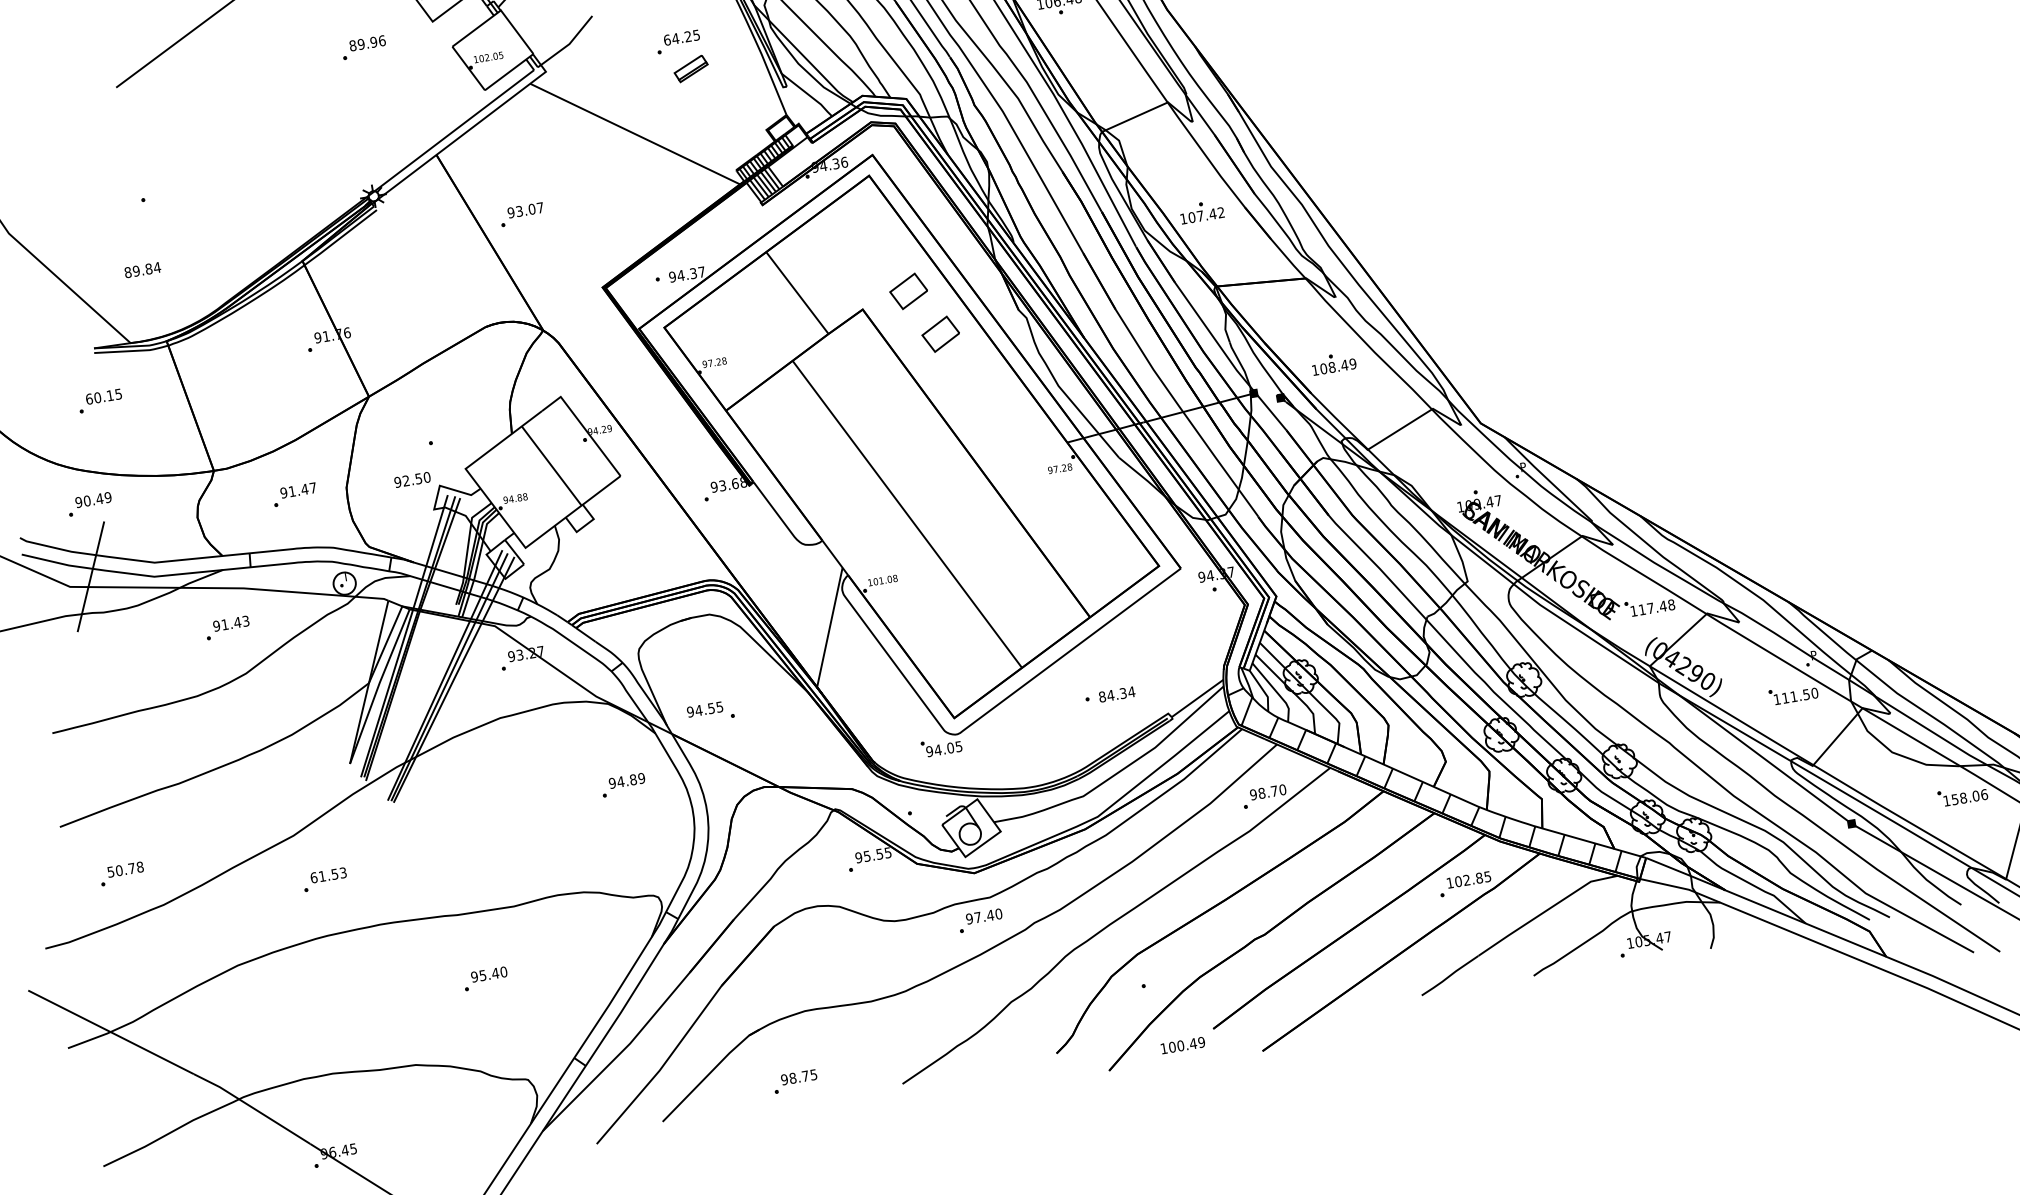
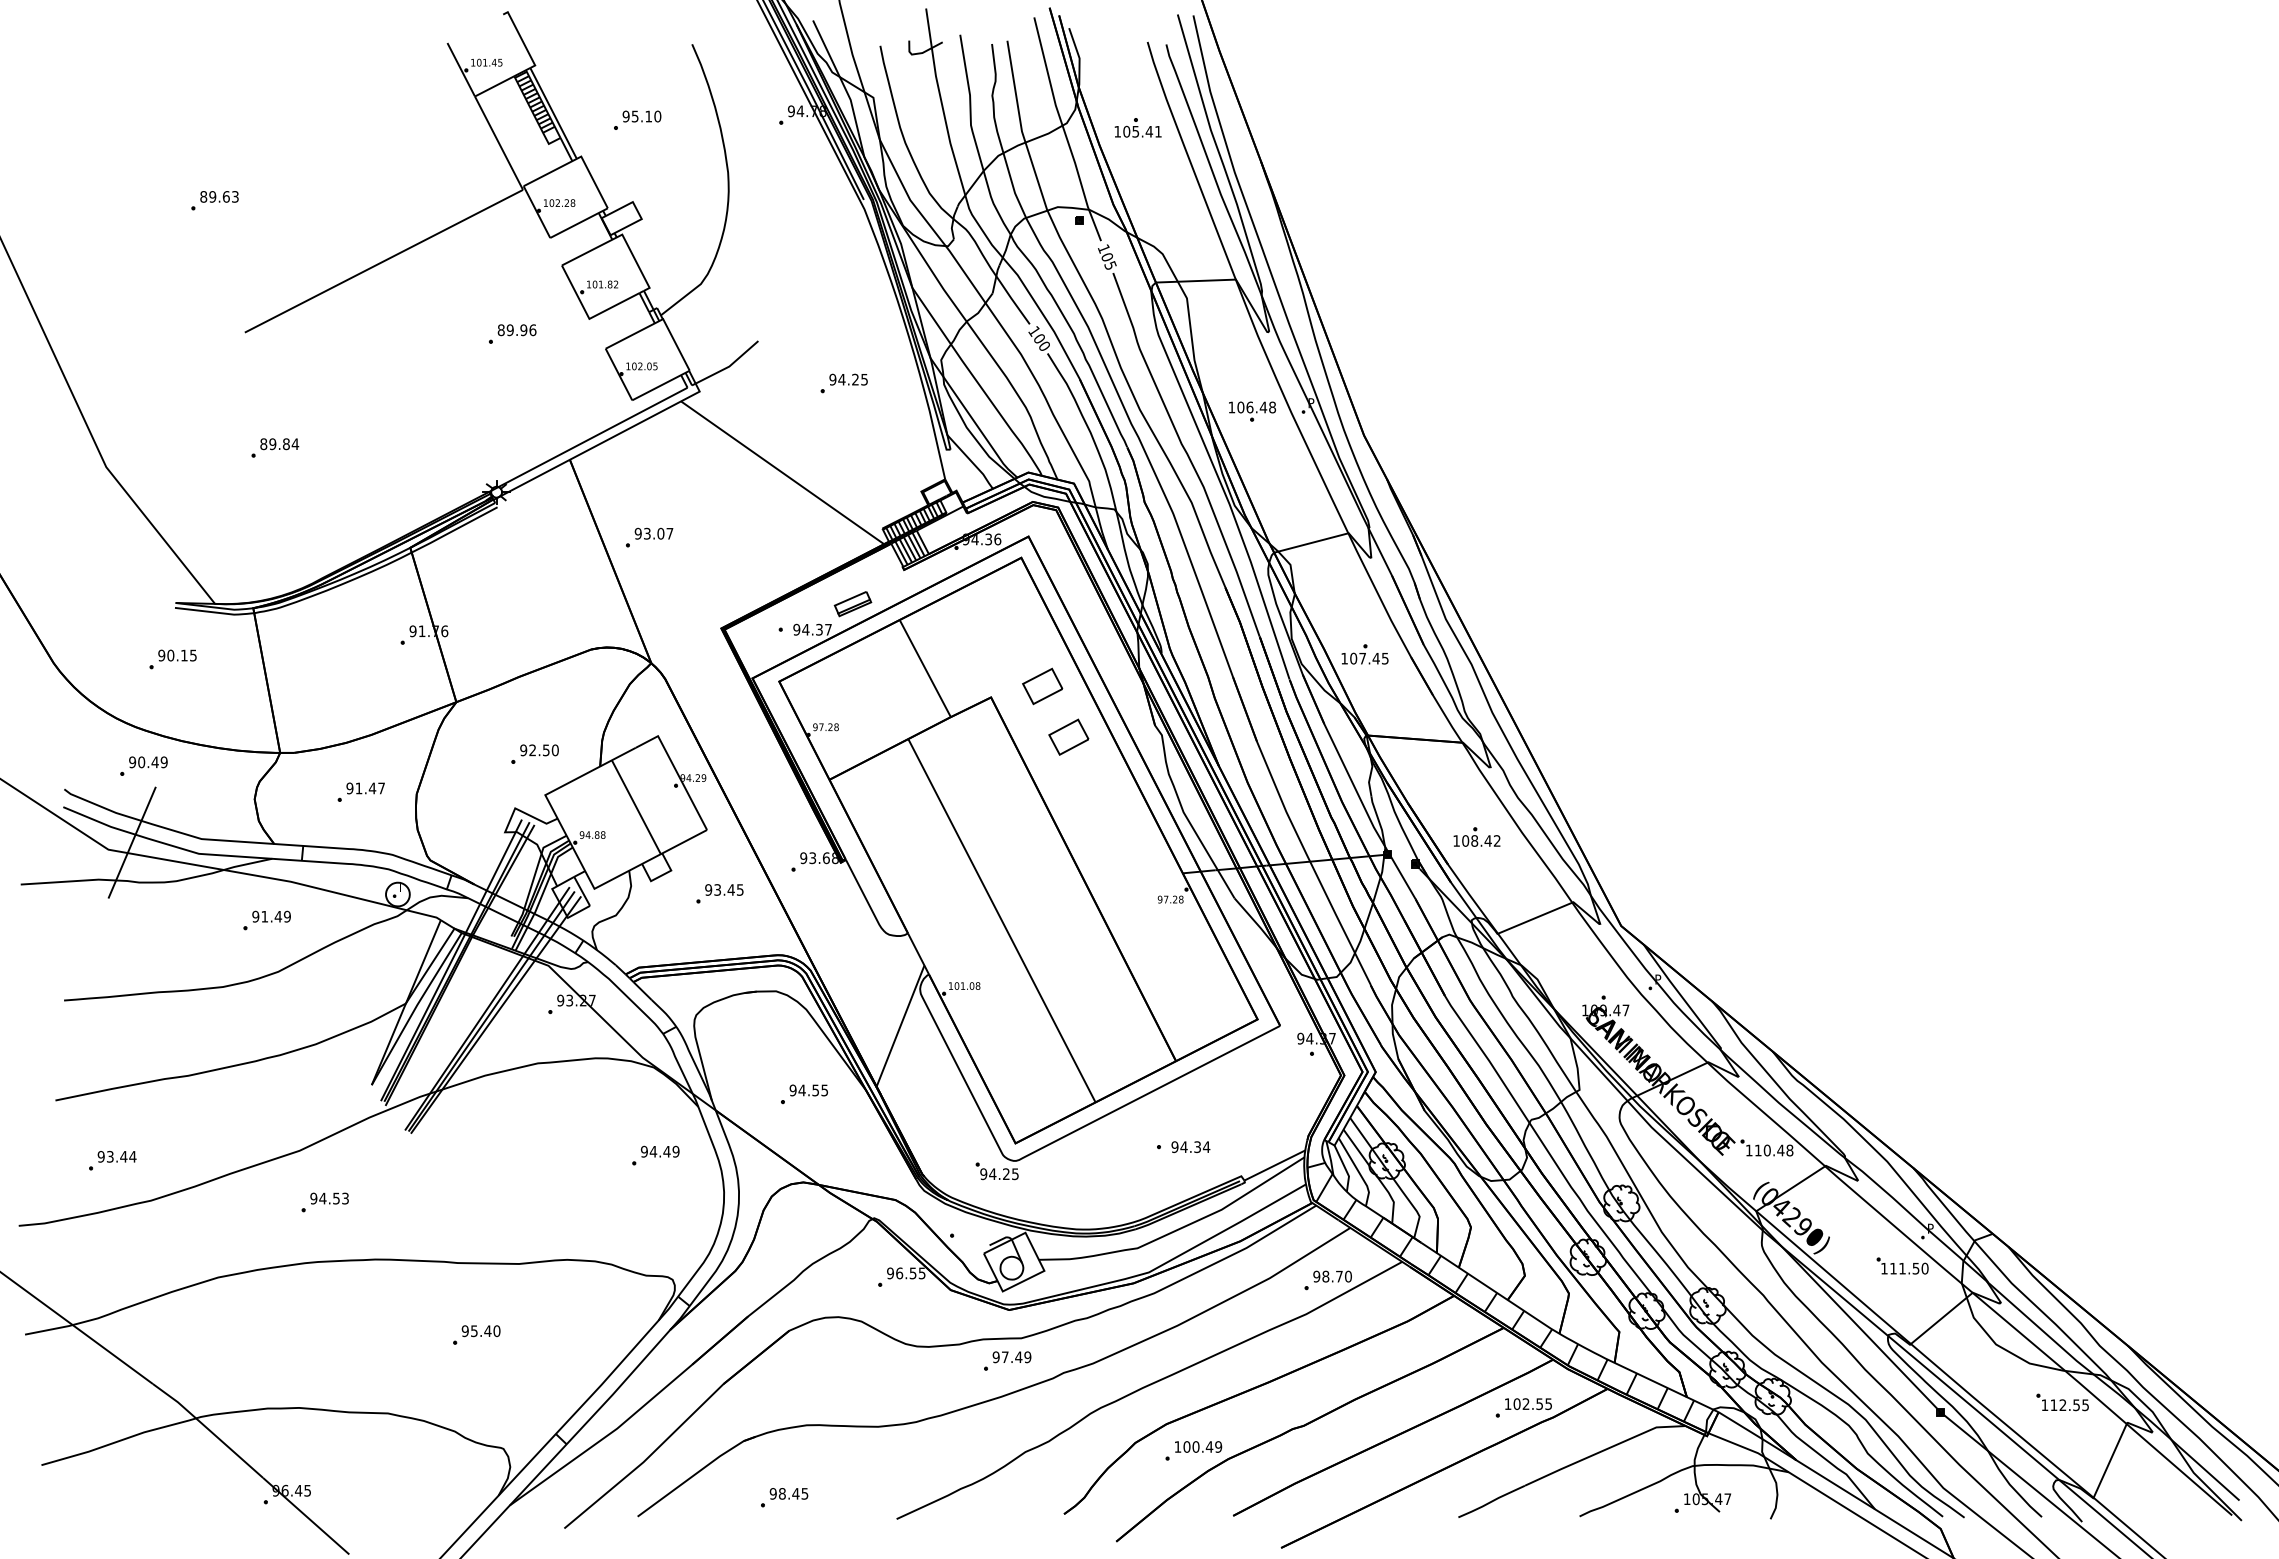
text: (666, 40) -> (832, 379), 64.25 -> 94.25
part: (690, 69) -> (852, 604), moved
text: (1221, 212) -> (1385, 658), 107.42 -> 107.45
text: (142, 270) -> (279, 444), moved
text: (1352, 363) -> (1496, 840), 108.49 -> 108.42
text: (89, 399) -> (161, 655), 60.15 -> 90.15
text: (412, 480) -> (539, 750), moved
part: (641, 532) -> (719, 893), added
text: (1649, 608) -> (1766, 1150), 117.48 -> 110.48
text: (245, 621) -> (286, 916), 91.43 -> 91.49
text: (1101, 697) -> (1174, 1147), 84.34 -> 94.34
text: (704, 709) -> (808, 1090), moved
text: (949, 748) -> (1005, 1174), 94.05 -> 94.25
text: (632, 779) -> (666, 1151), 94.89 -> 94.49
text: (1969, 797) -> (2069, 1405), 158.06 -> 112.55
text: (867, 856) -> (899, 1273), 95.55 -> 96.55
text: (125, 869) -> (116, 1156), 50.78 -> 93.44
text: (318, 876) -> (318, 1198), 61.53 -> 94.53
text: (1479, 877) -> (1539, 1403), 102.85 -> 102.55
text: (998, 914) -> (1027, 1357), 97.40 -> 97.49
text: (1182, 1045) -> (1198, 1446), moved
text: (805, 1075) -> (795, 1493), 98.75 -> 98.45

